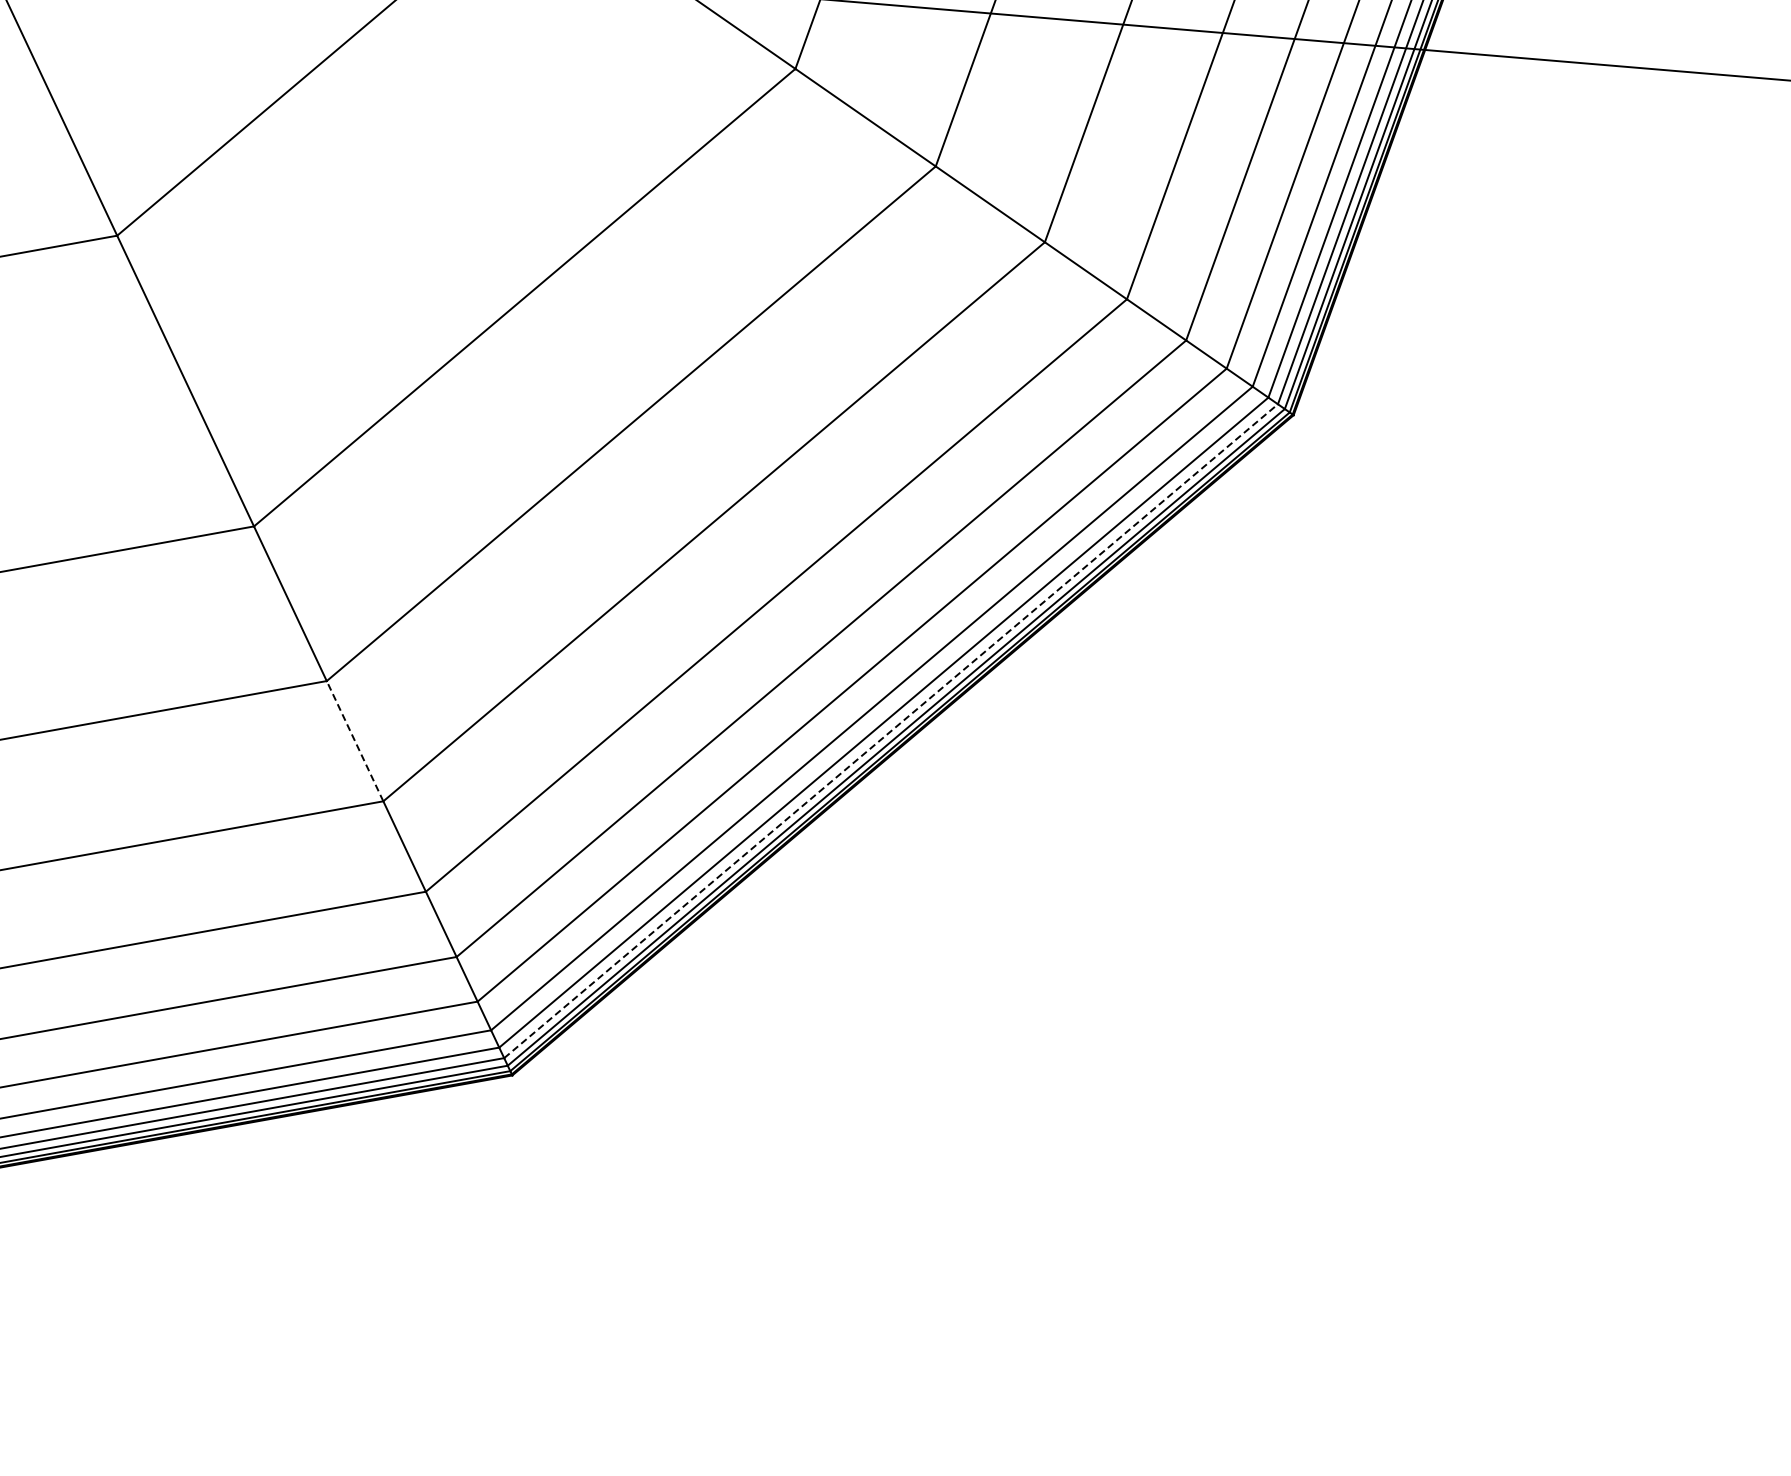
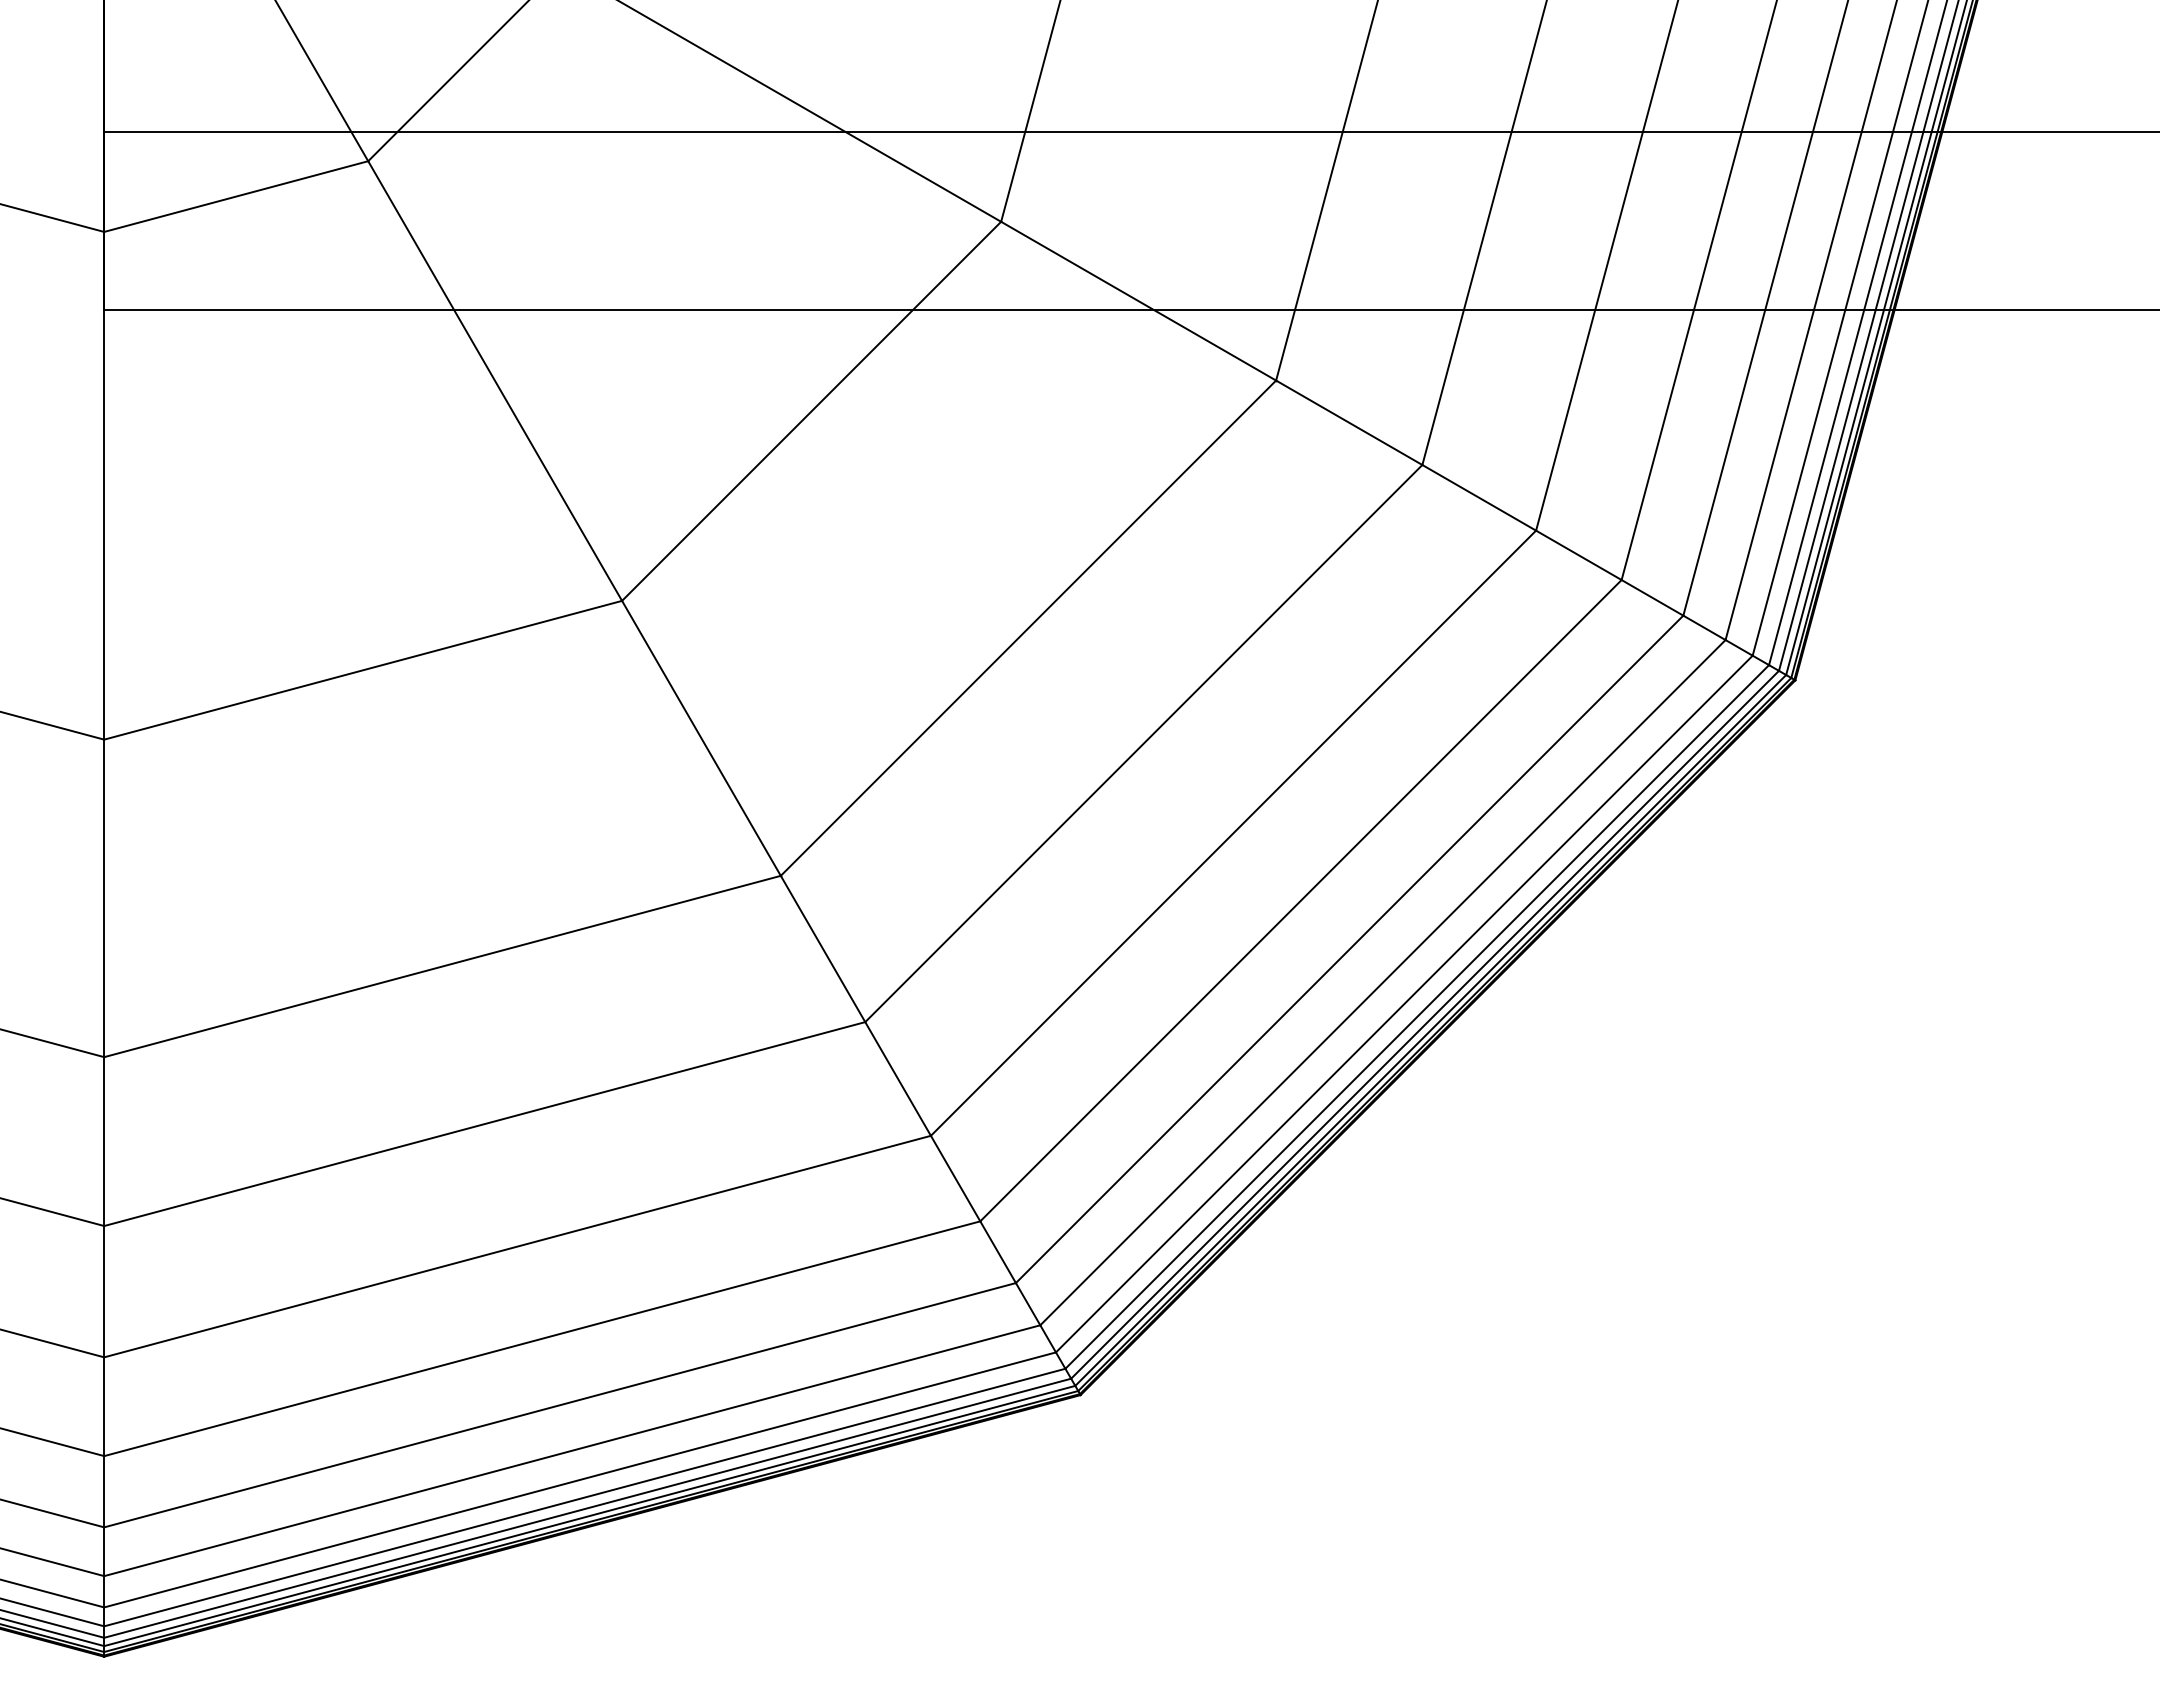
line: (891, 730) -> (1425, 1024), dashed -> solid
line: (355, 740) -> (898, 1078), dashed -> solid

